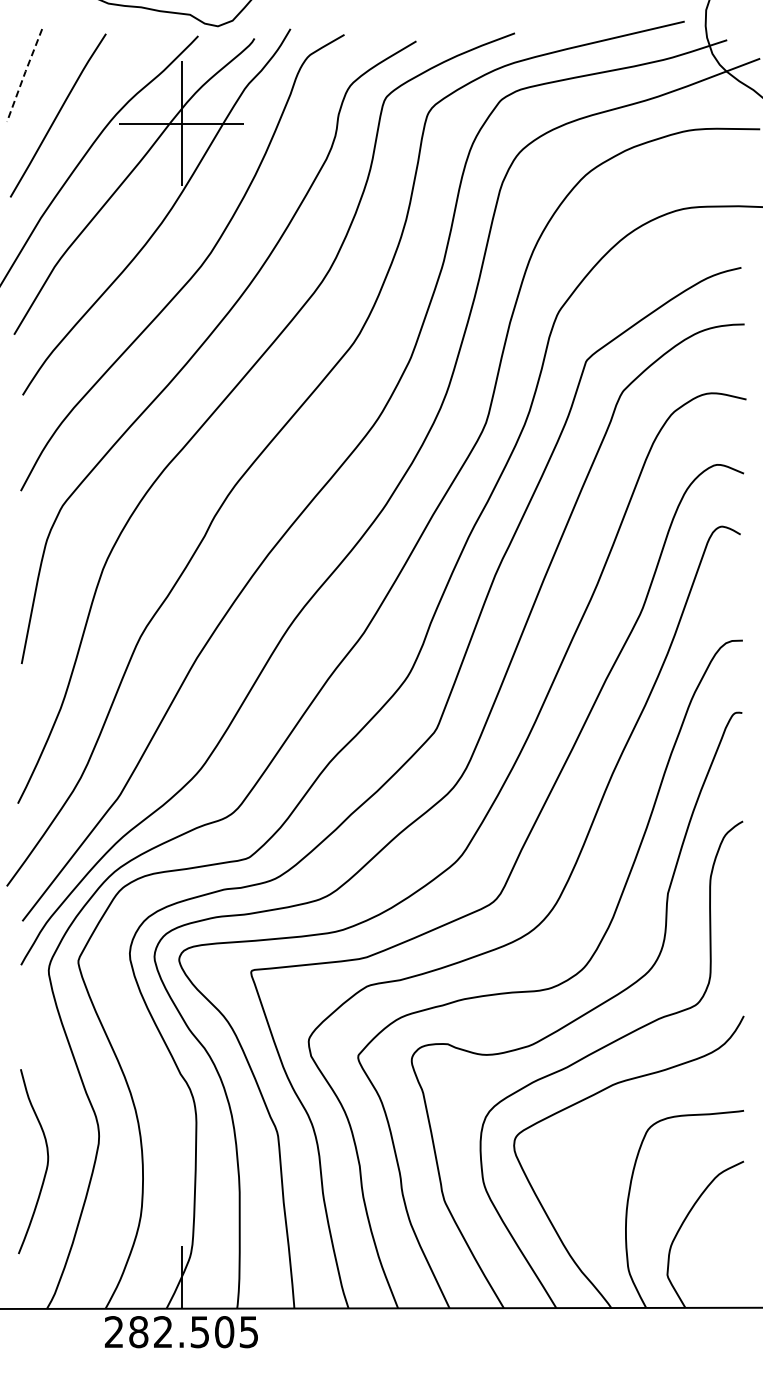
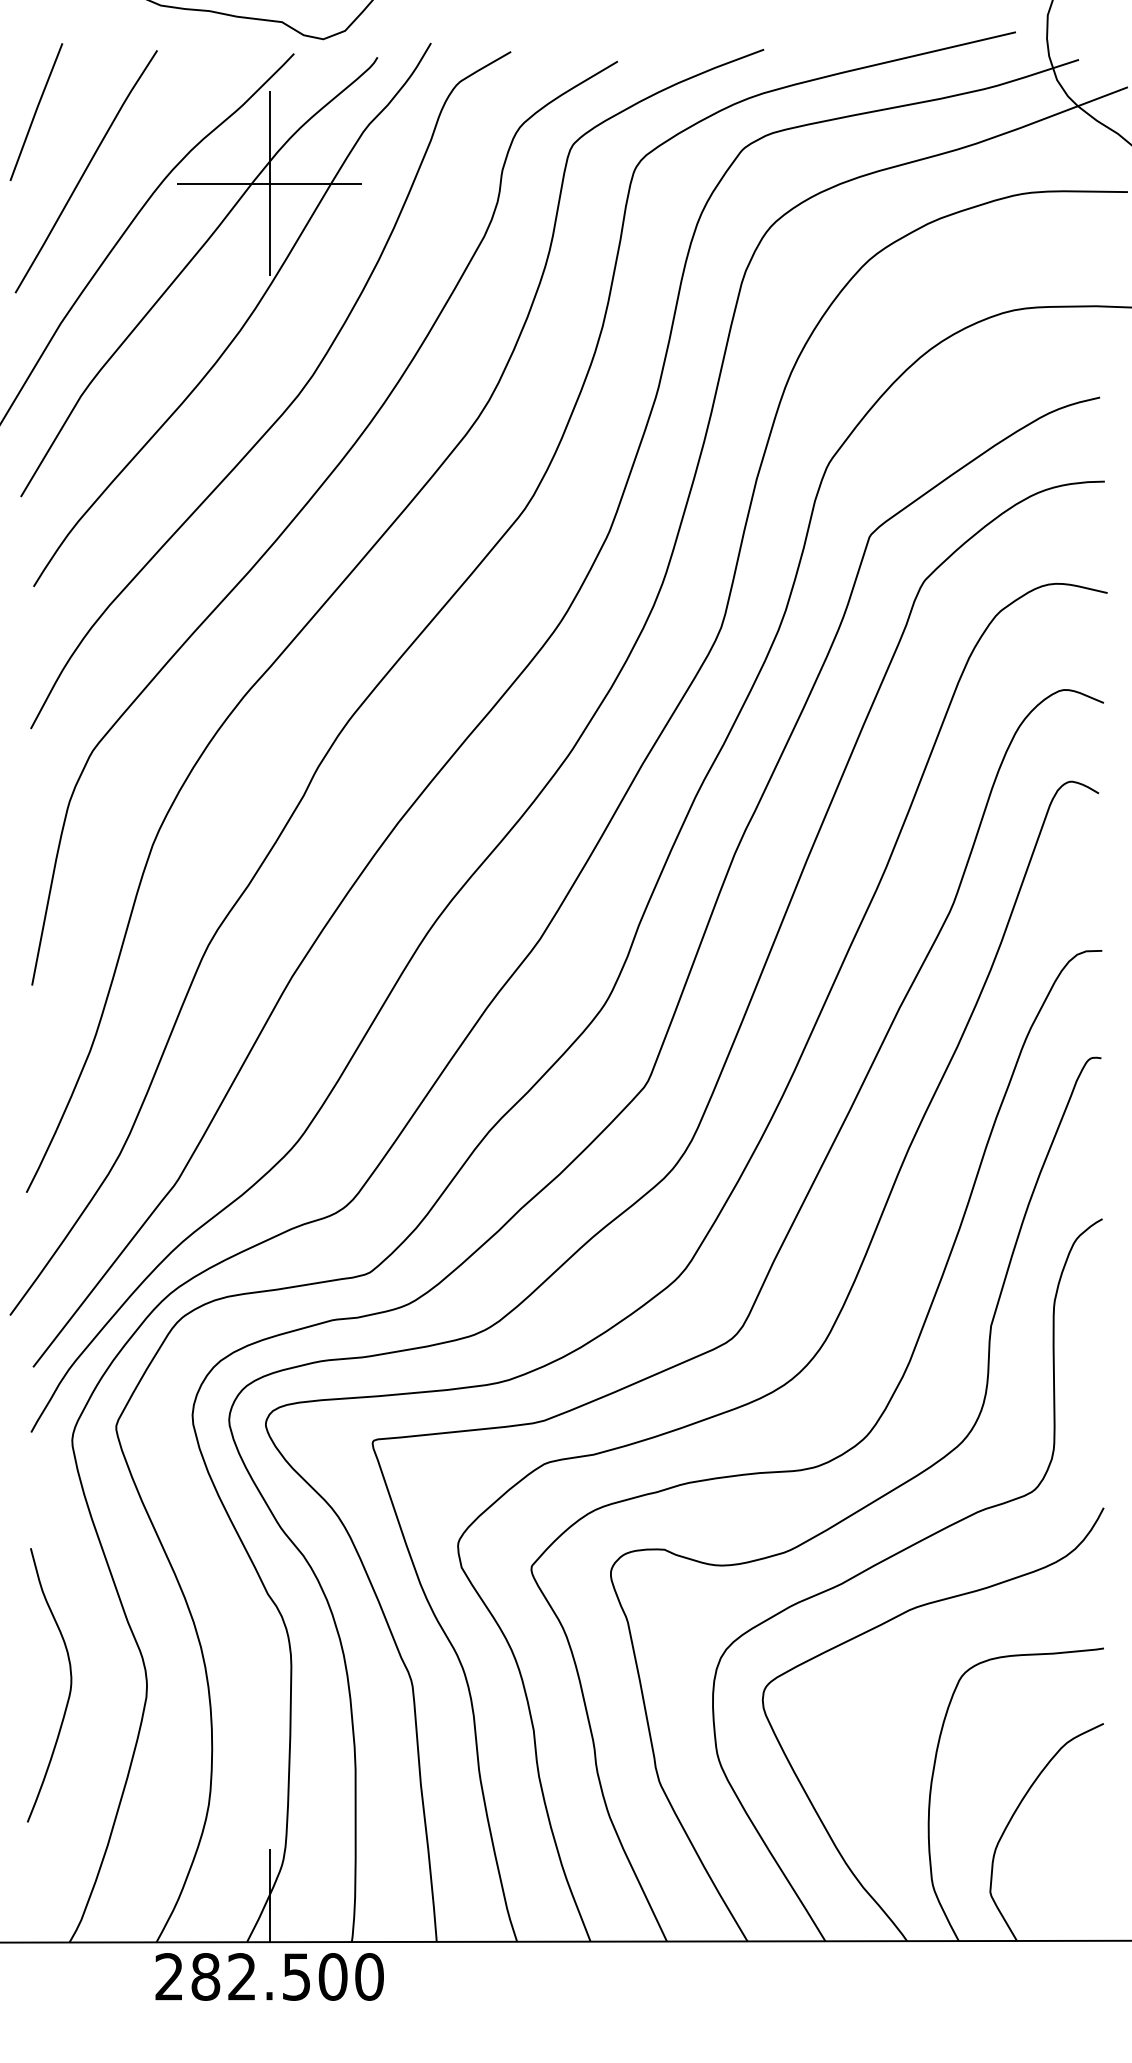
line: (24, 75) -> (36, 112), dashed -> solid
curve: (46, 1164) -> (68, 1689), moved
text: (248, 1332) -> (368, 1977), 282.505 -> 282.500

